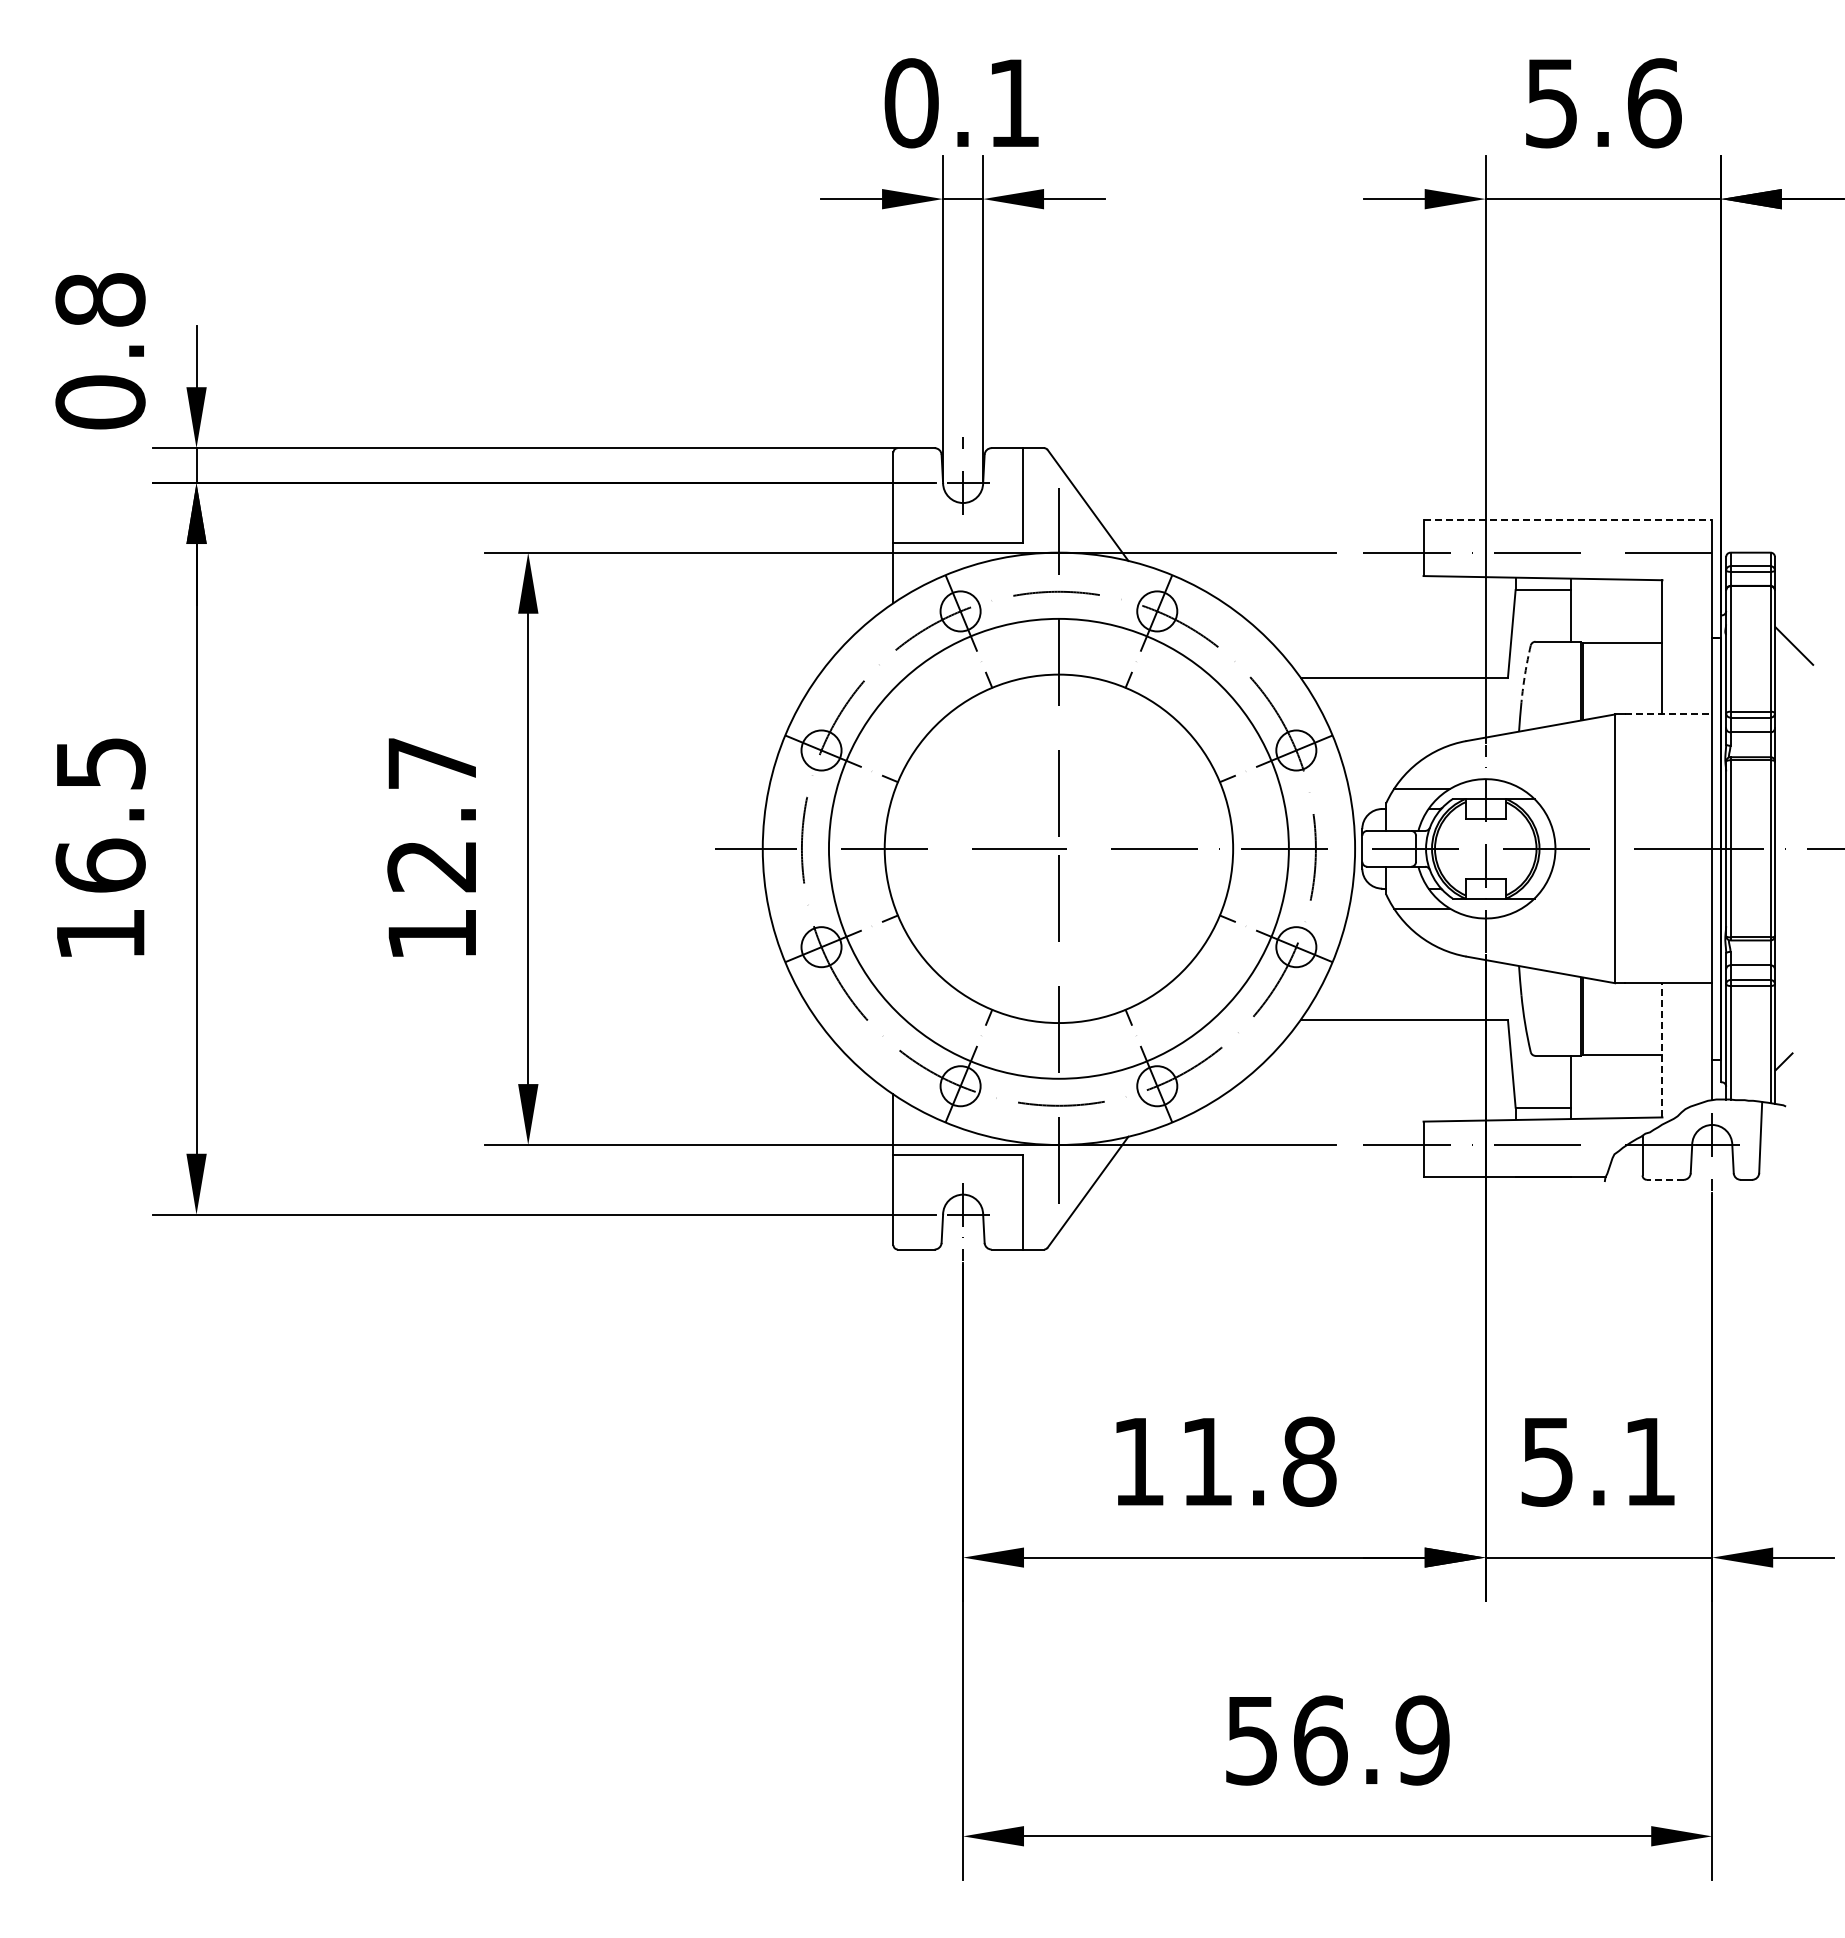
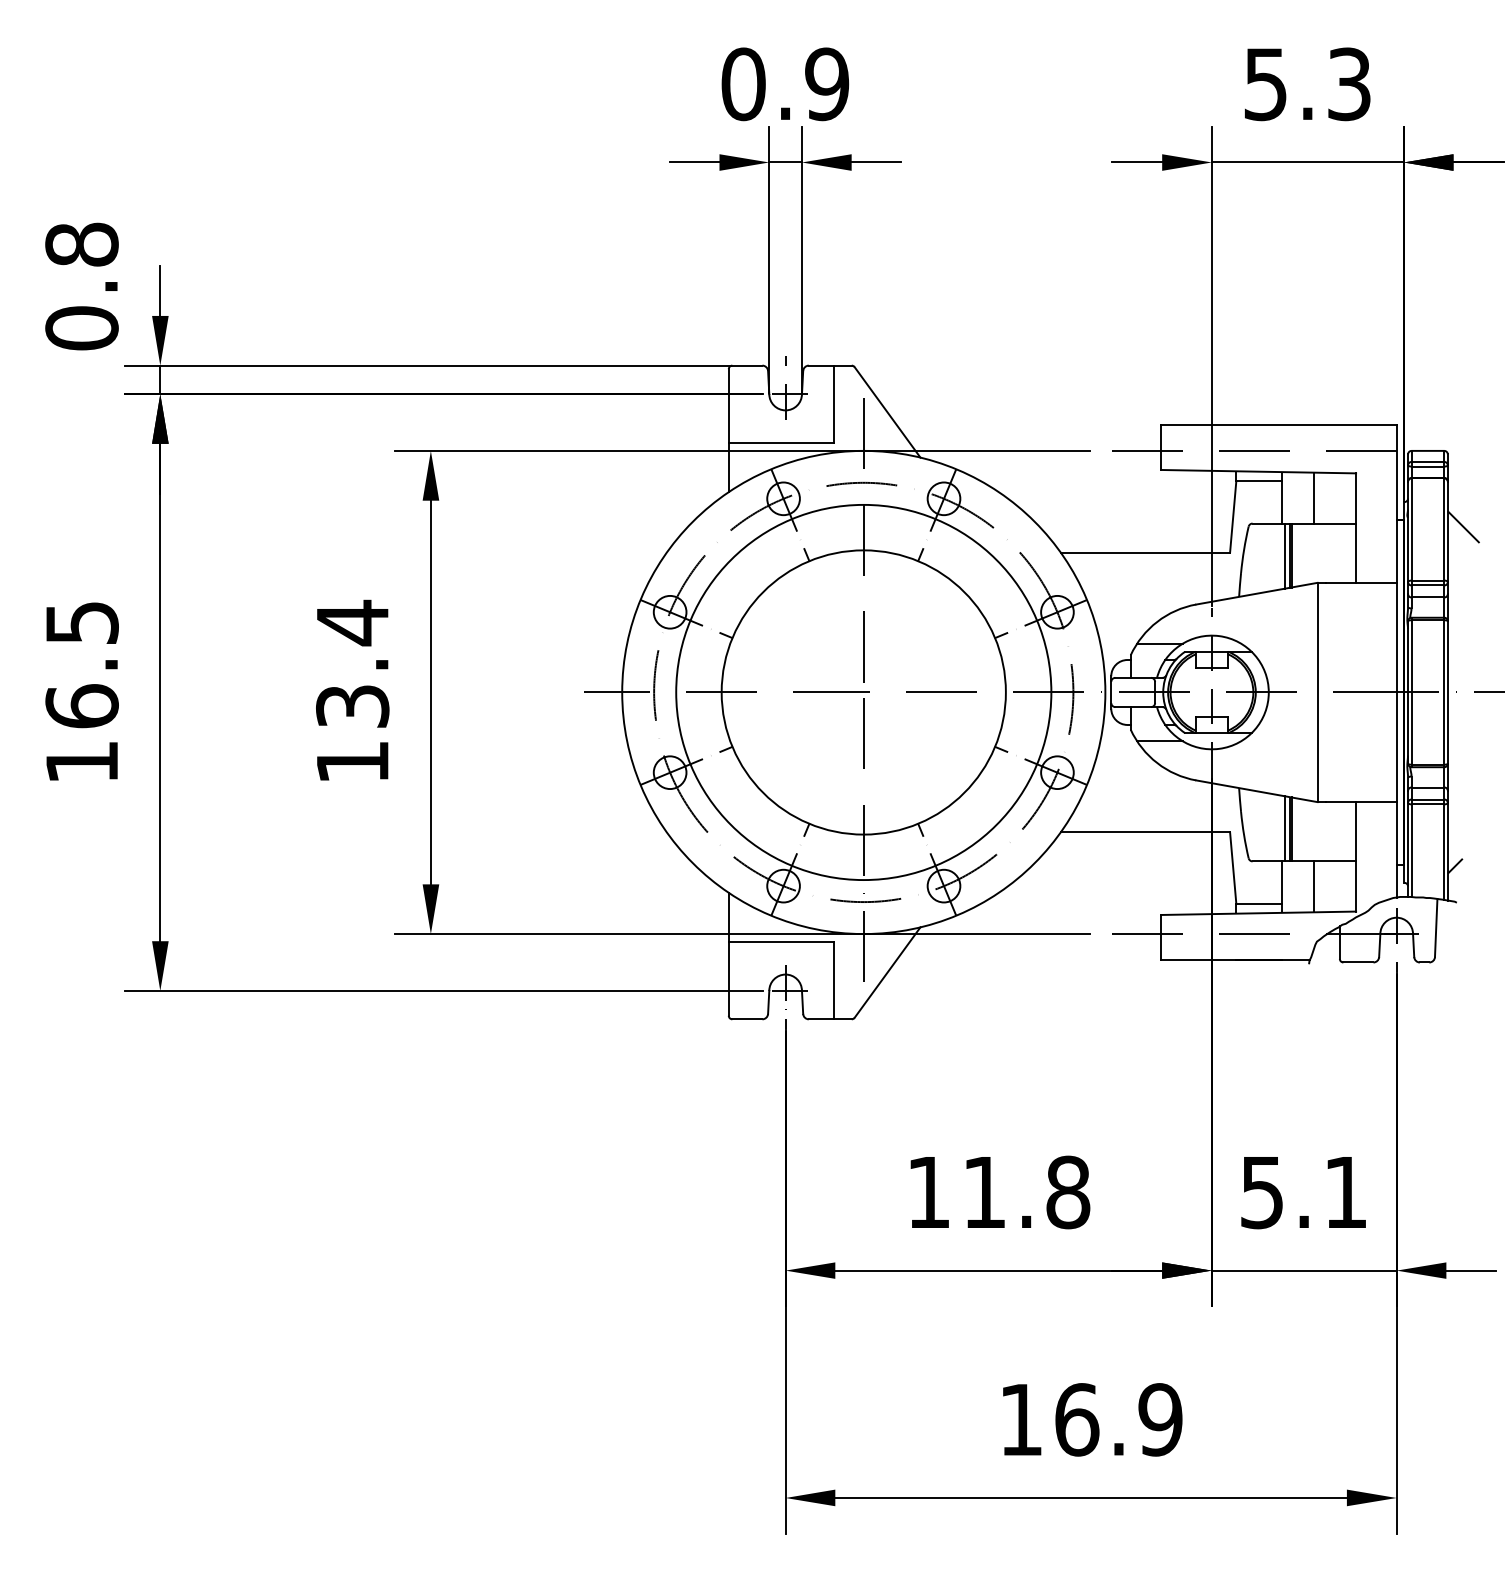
text: (1013, 103) -> (826, 84), 0.1 -> 0.9
text: (1654, 103) -> (1349, 84), 5.6 -> 5.3
line: (1568, 520) -> (1279, 424), dashed -> solid
line: (1611, 611) -> (1314, 498), added
arc: (1525, 673) -> (1244, 549), dashed -> solid
line: (1575, 681) -> (1285, 555), added
line: (1668, 714) -> (1361, 582), dashed -> solid
text: (432, 813) -> (352, 663), 12.7 -> 13.4
line: (1575, 1015) -> (1285, 828), added
line: (1662, 1049) -> (1356, 856), dashed -> solid
line: (1611, 1085) -> (1314, 885), added
line: (1664, 1179) -> (1357, 962), dashed -> solid
text: (1251, 1741) -> (1020, 1420), 56.9 -> 16.9

